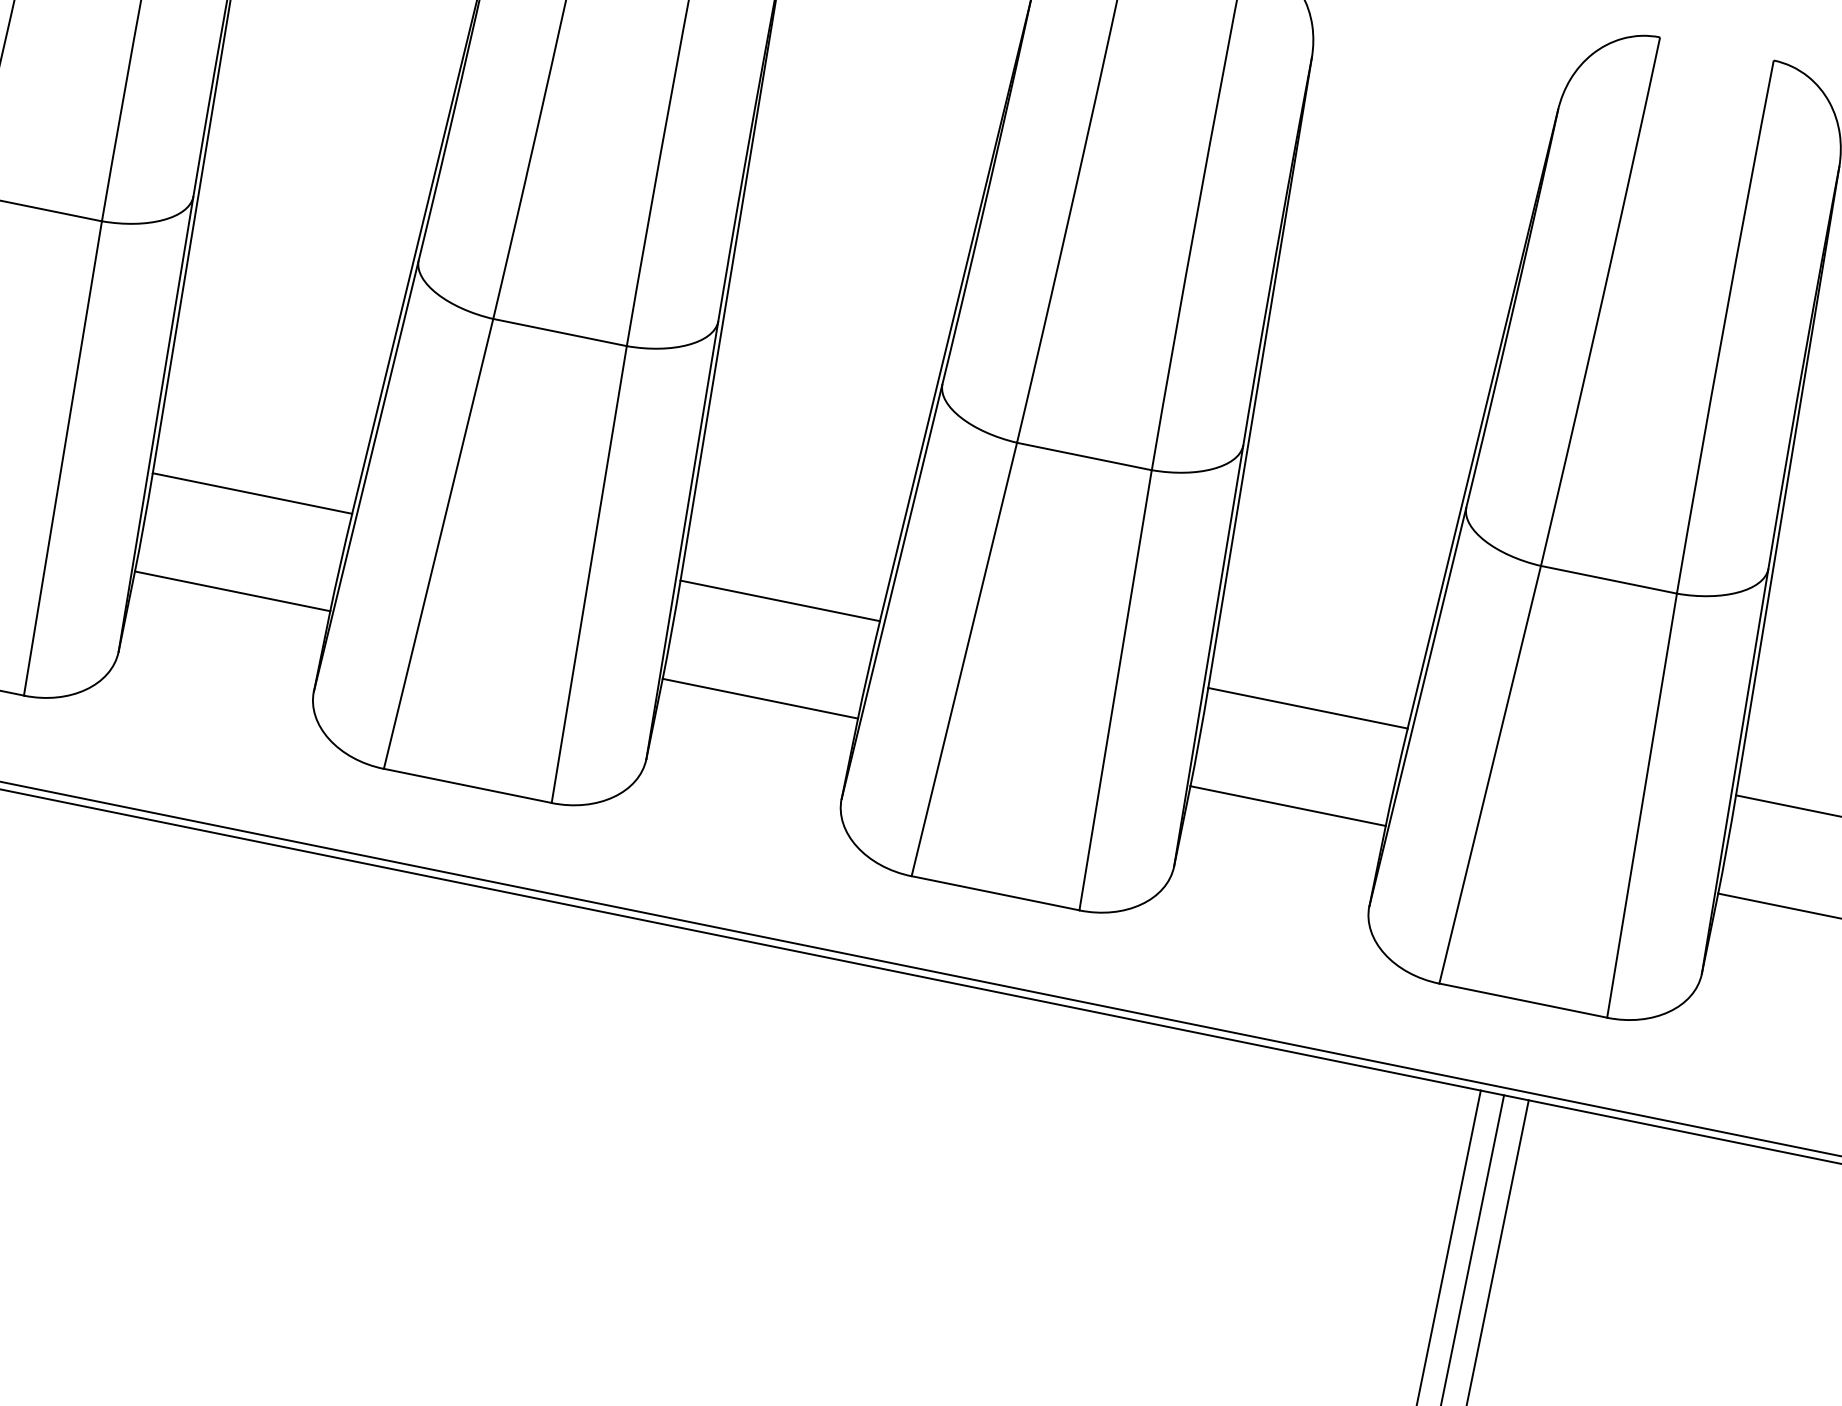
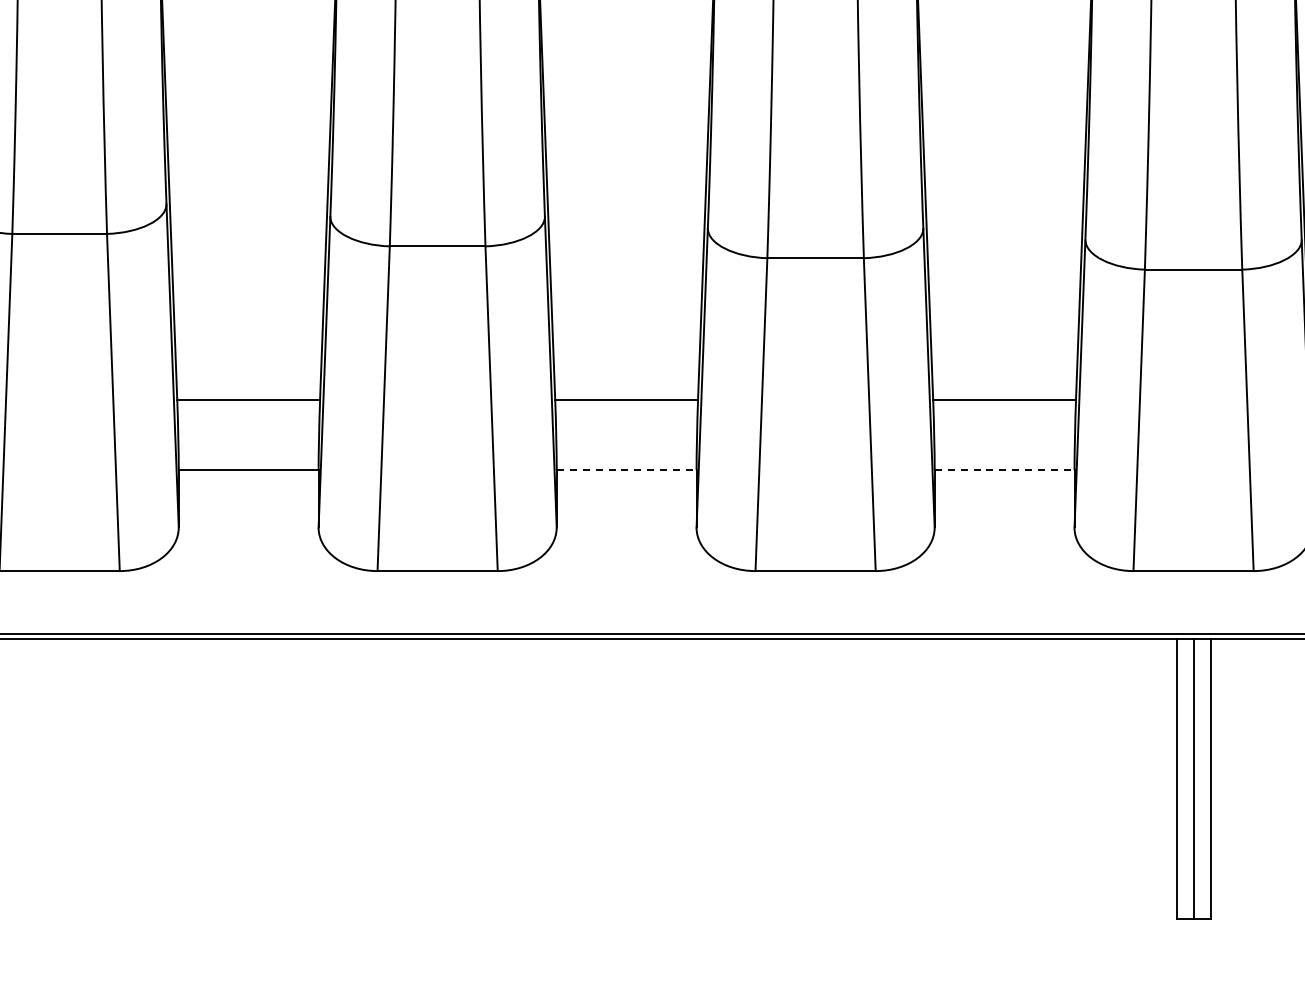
line: (760, 699) -> (626, 470), solid -> dashed
line: (1287, 806) -> (1004, 470), solid -> dashed

